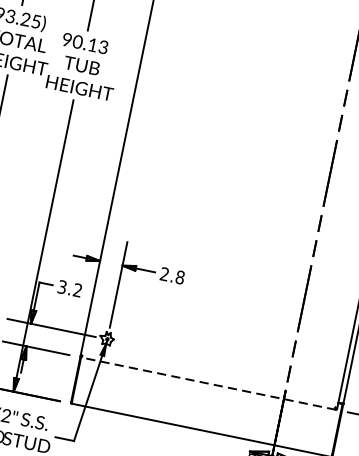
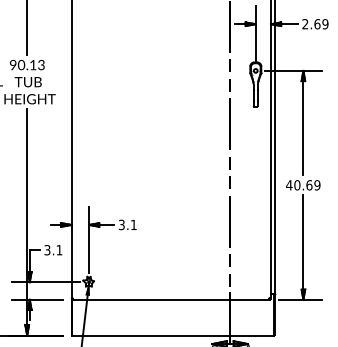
text: (172, 275) -> (127, 224), 2.8 -> 3.1
text: (77, 290) -> (59, 250), 3.2 -> 3.1
line: (207, 383) -> (170, 299), dashed -> solid

